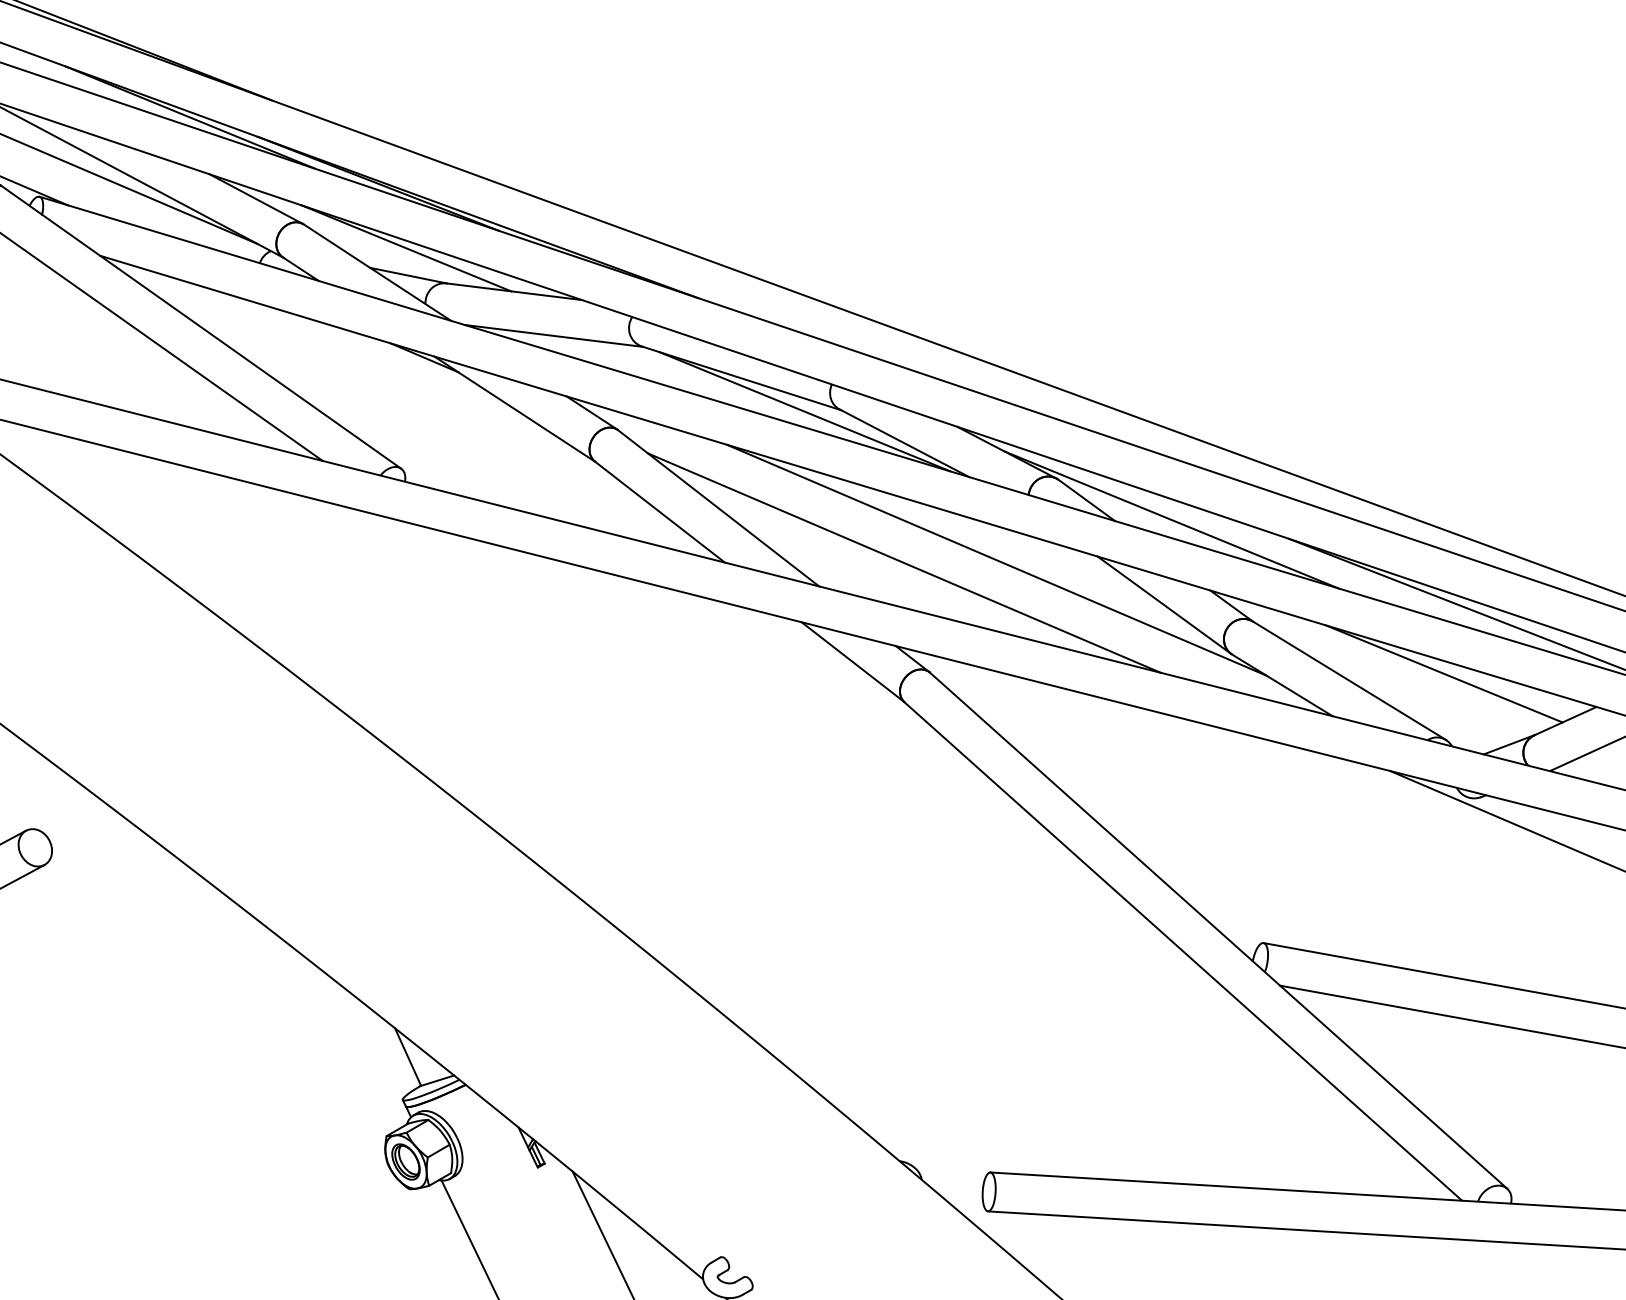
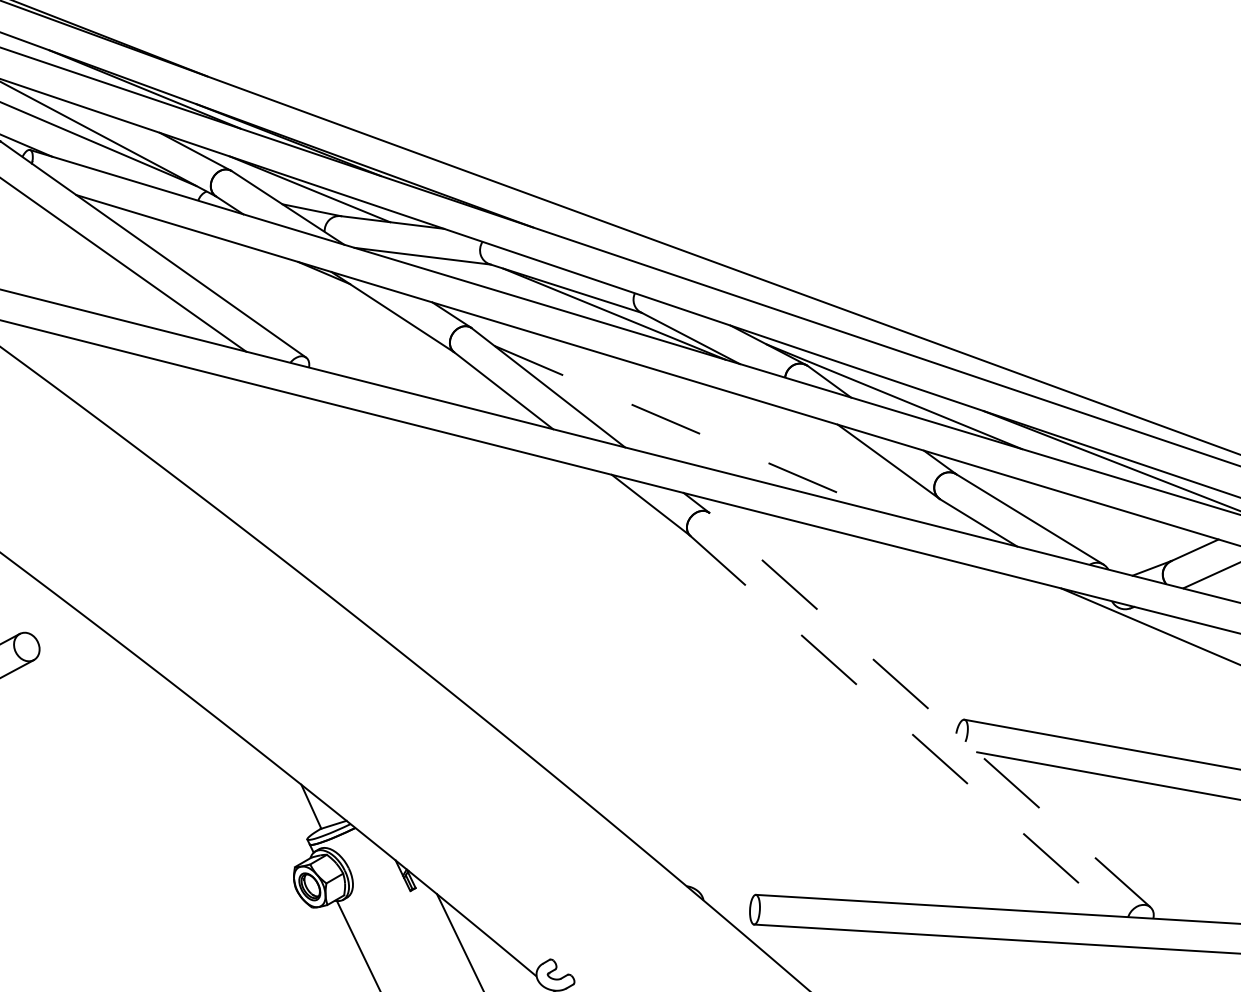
line: (996, 559) -> (760, 426), removed
line: (904, 563) -> (690, 429), solid -> dashed
line: (1443, 673) -> (1101, 513), removed
line: (1218, 930) -> (930, 710), solid -> dashed
line: (1183, 951) -> (903, 726), solid -> dashed

